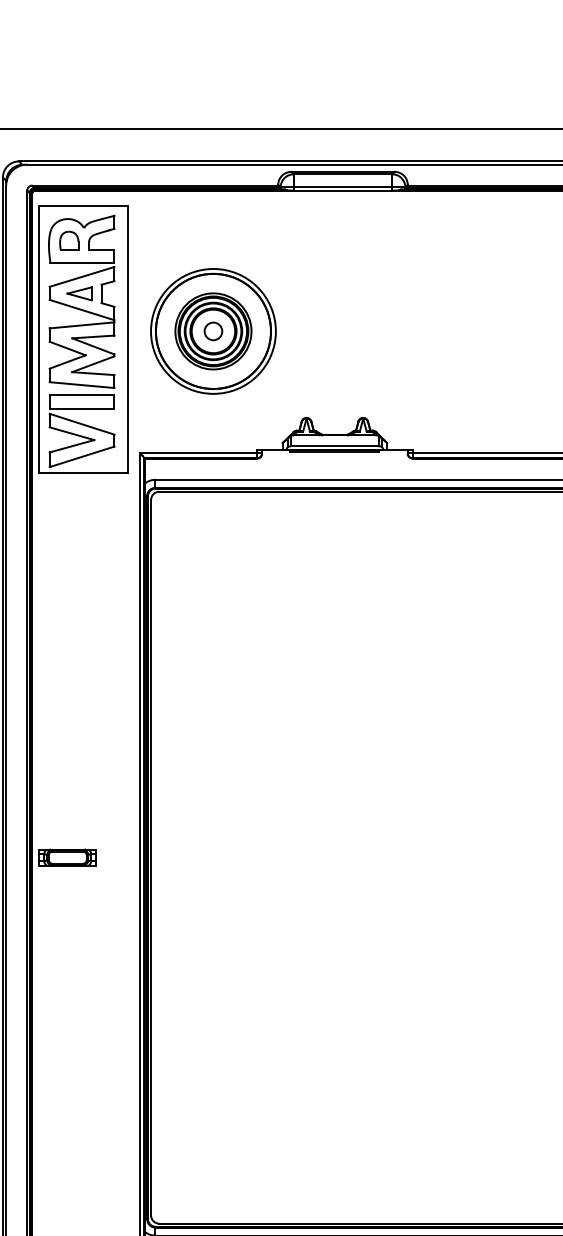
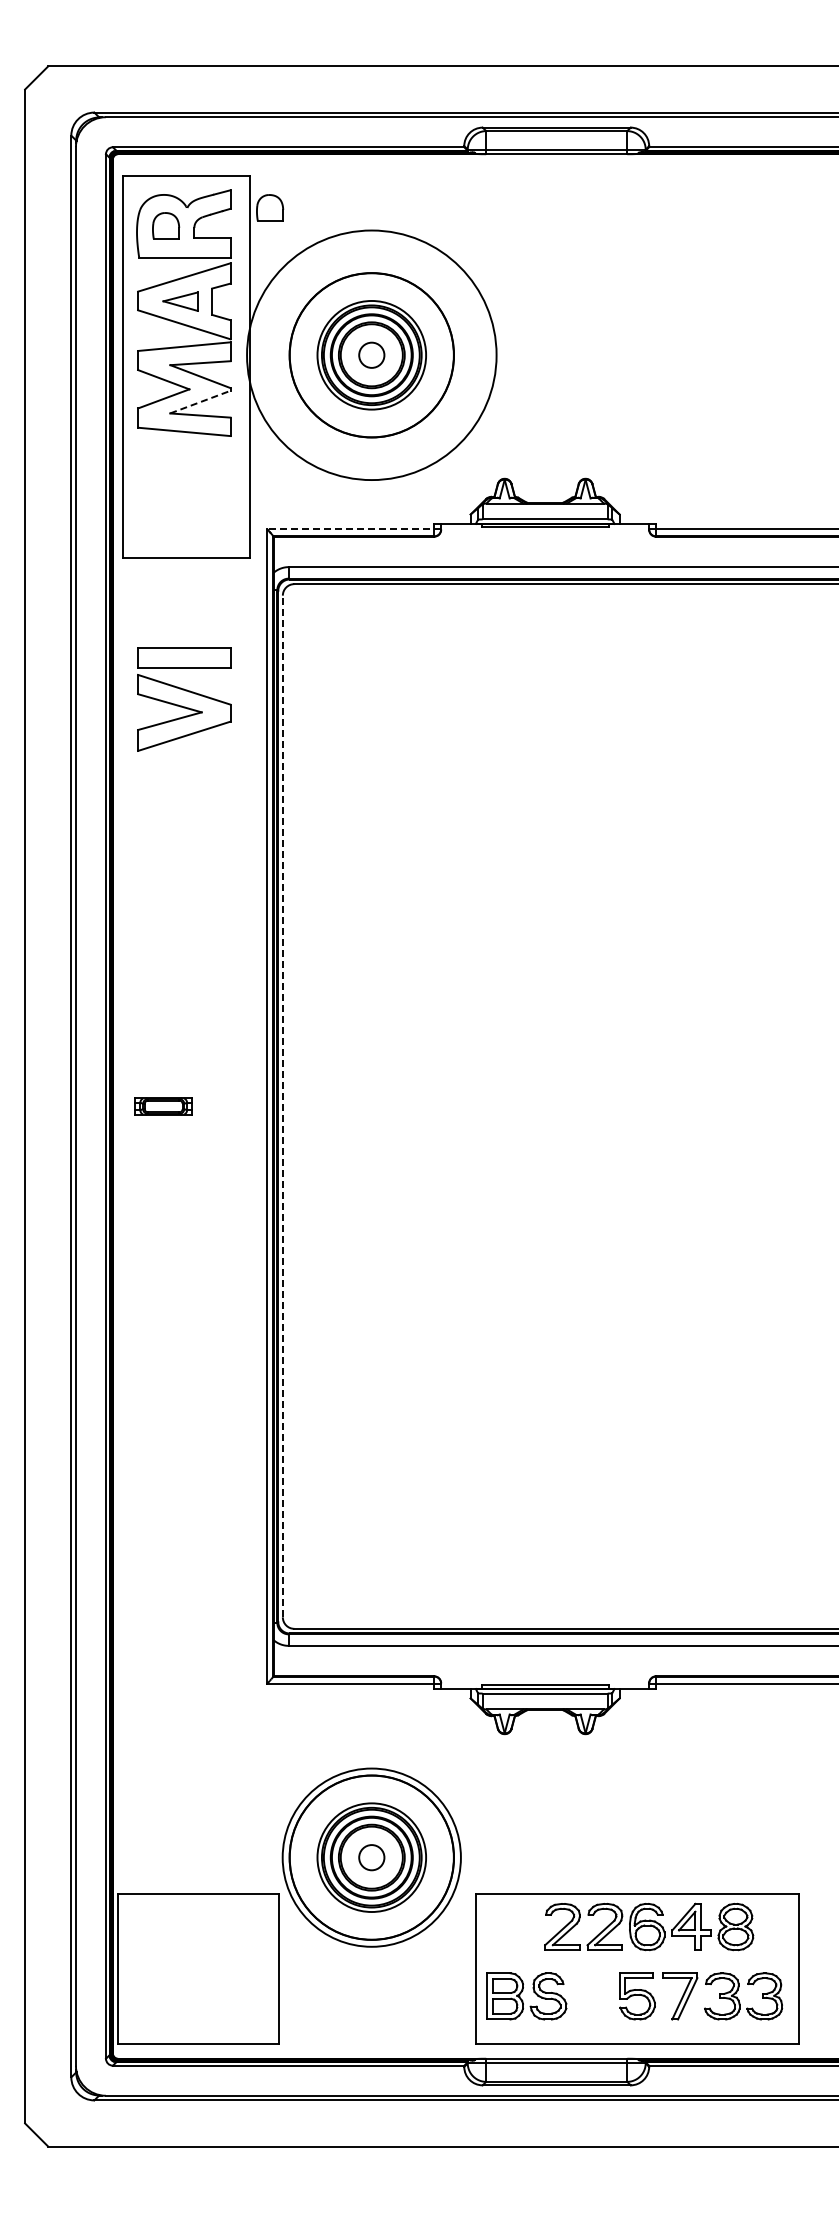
part: (142, 227) -> (270, 207), added
circle: (213, 331) -> (371, 355), size x1.4
line: (93, 363) -> (200, 401), solid -> dashed
part: (82, 431) -> (184, 699), moved
line: (201, 453) -> (354, 529), solid -> dashed
part: (67, 857) -> (163, 1106), size x0.7
line: (150, 857) -> (282, 1106), solid -> dashed

